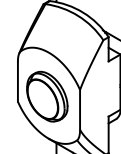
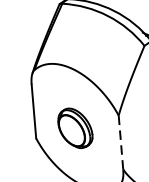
part: (47, 96) -> (75, 128), size x0.6
line: (80, 109) -> (121, 141), solid -> dashed

